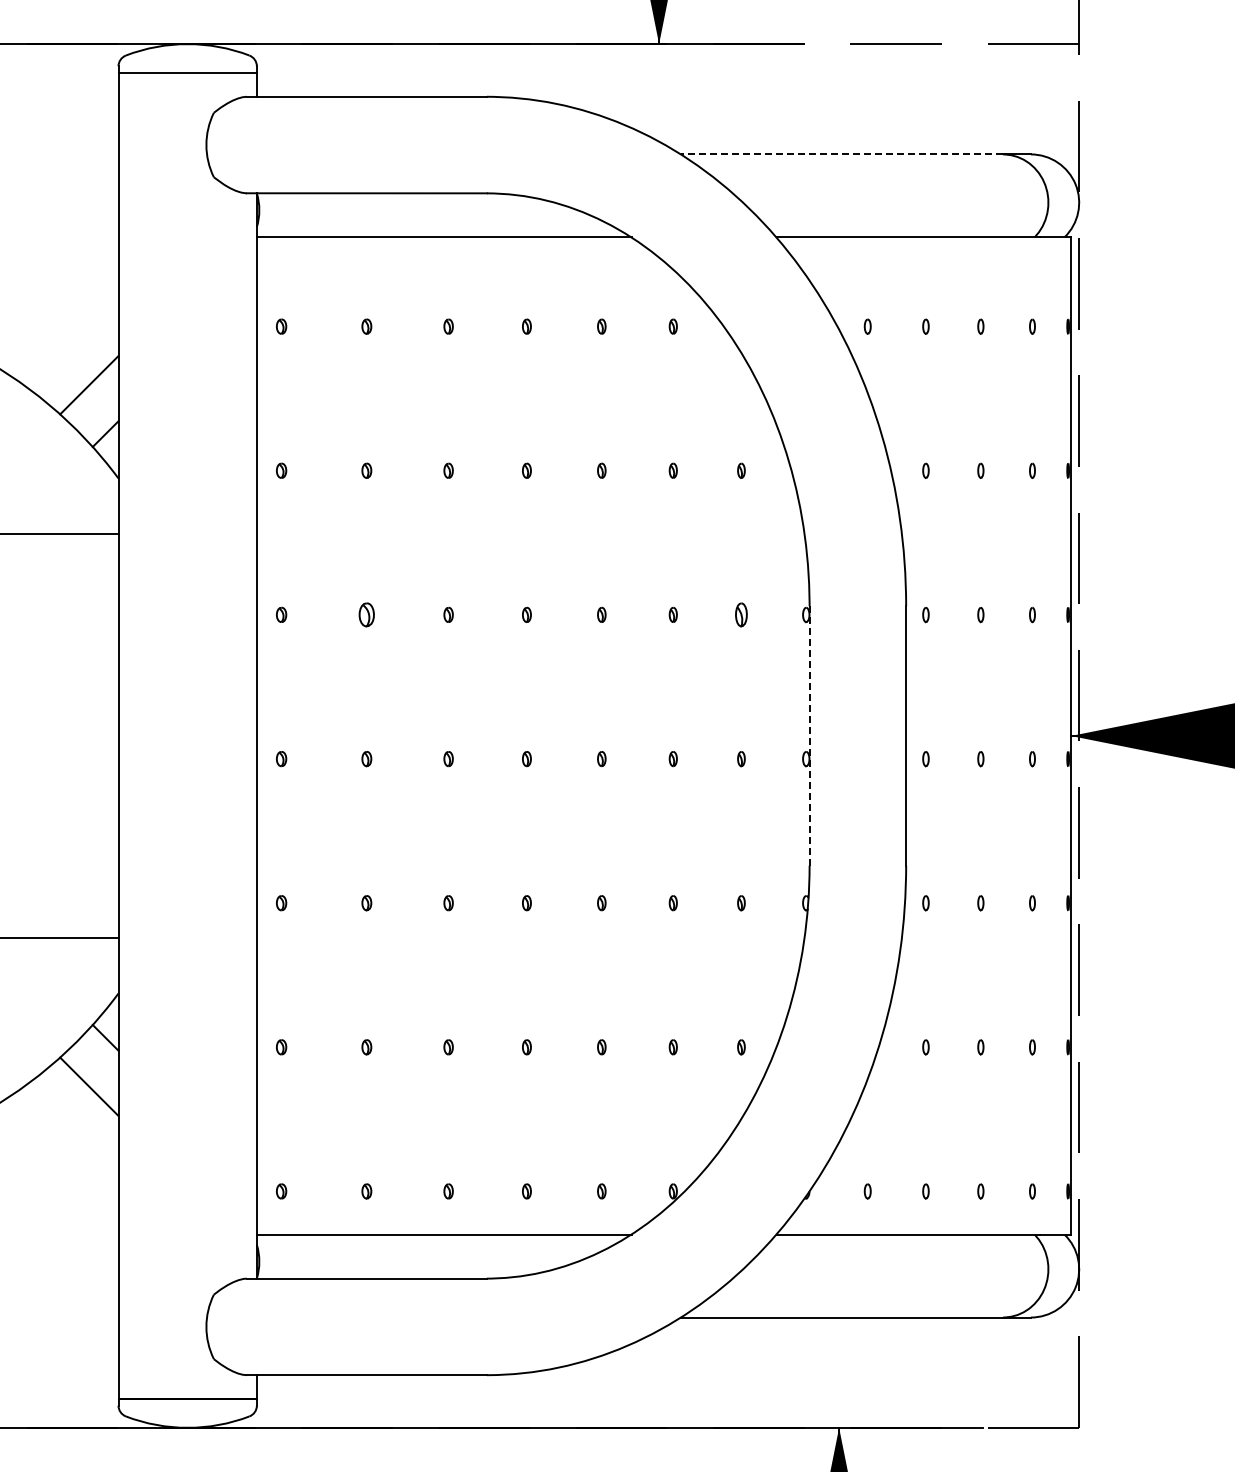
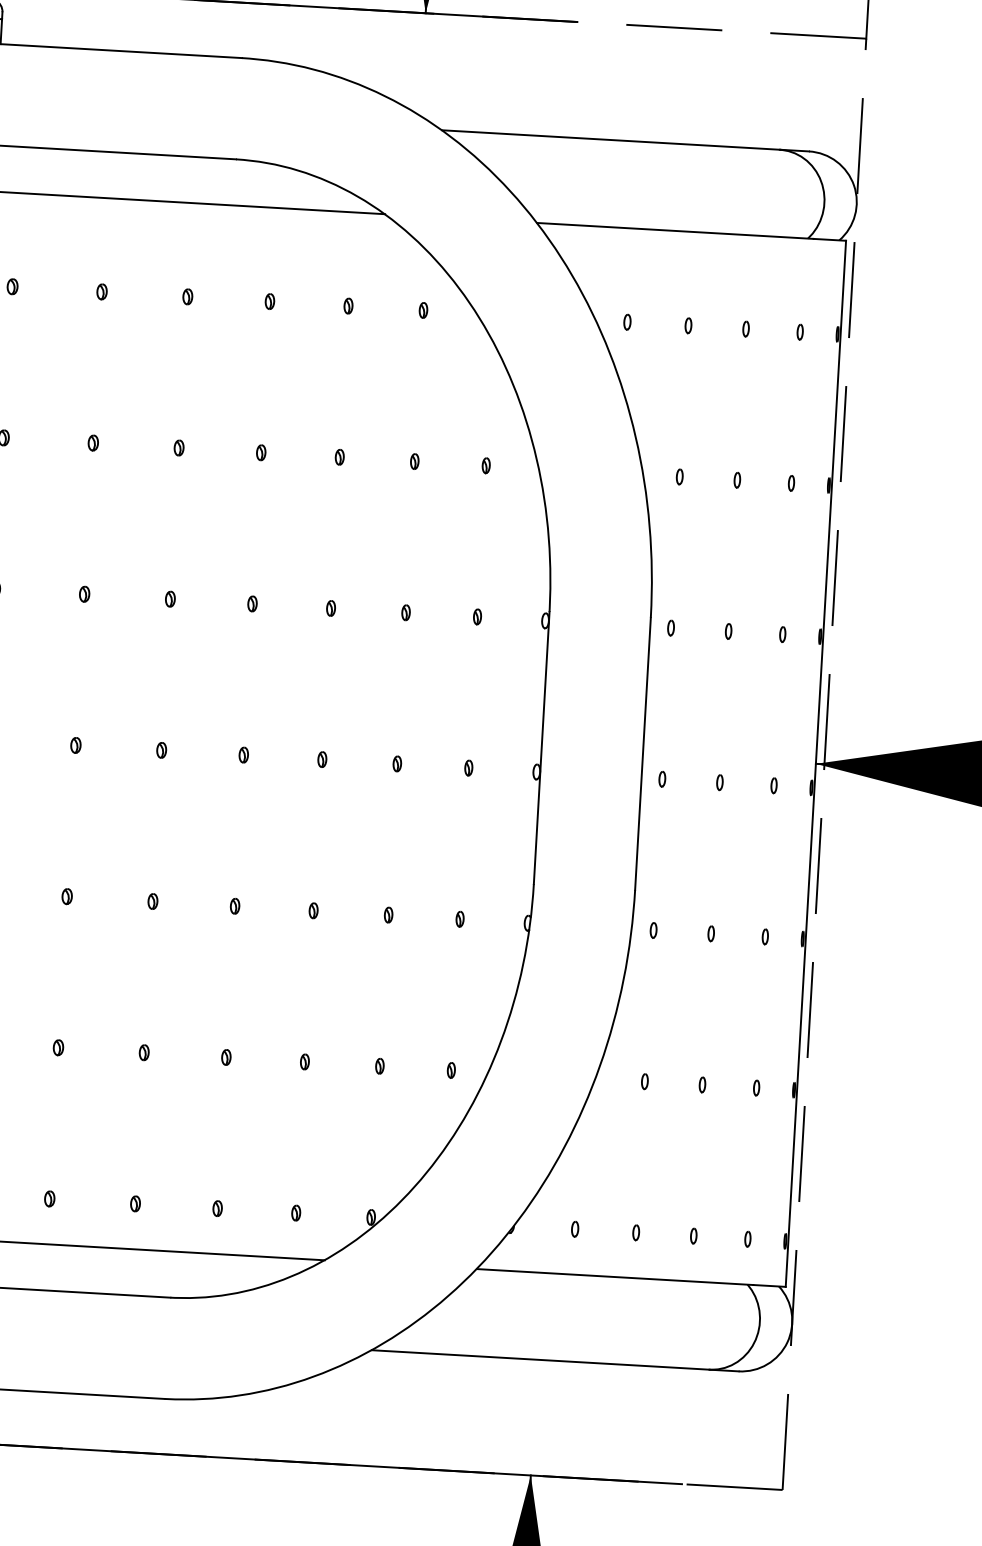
line: (842, 154) -> (611, 140), dashed -> solid
part: (366, 614) -> (84, 593), size x0.62
part: (741, 614) -> (477, 616), size x0.62
line: (809, 735) -> (541, 747), dashed -> solid

